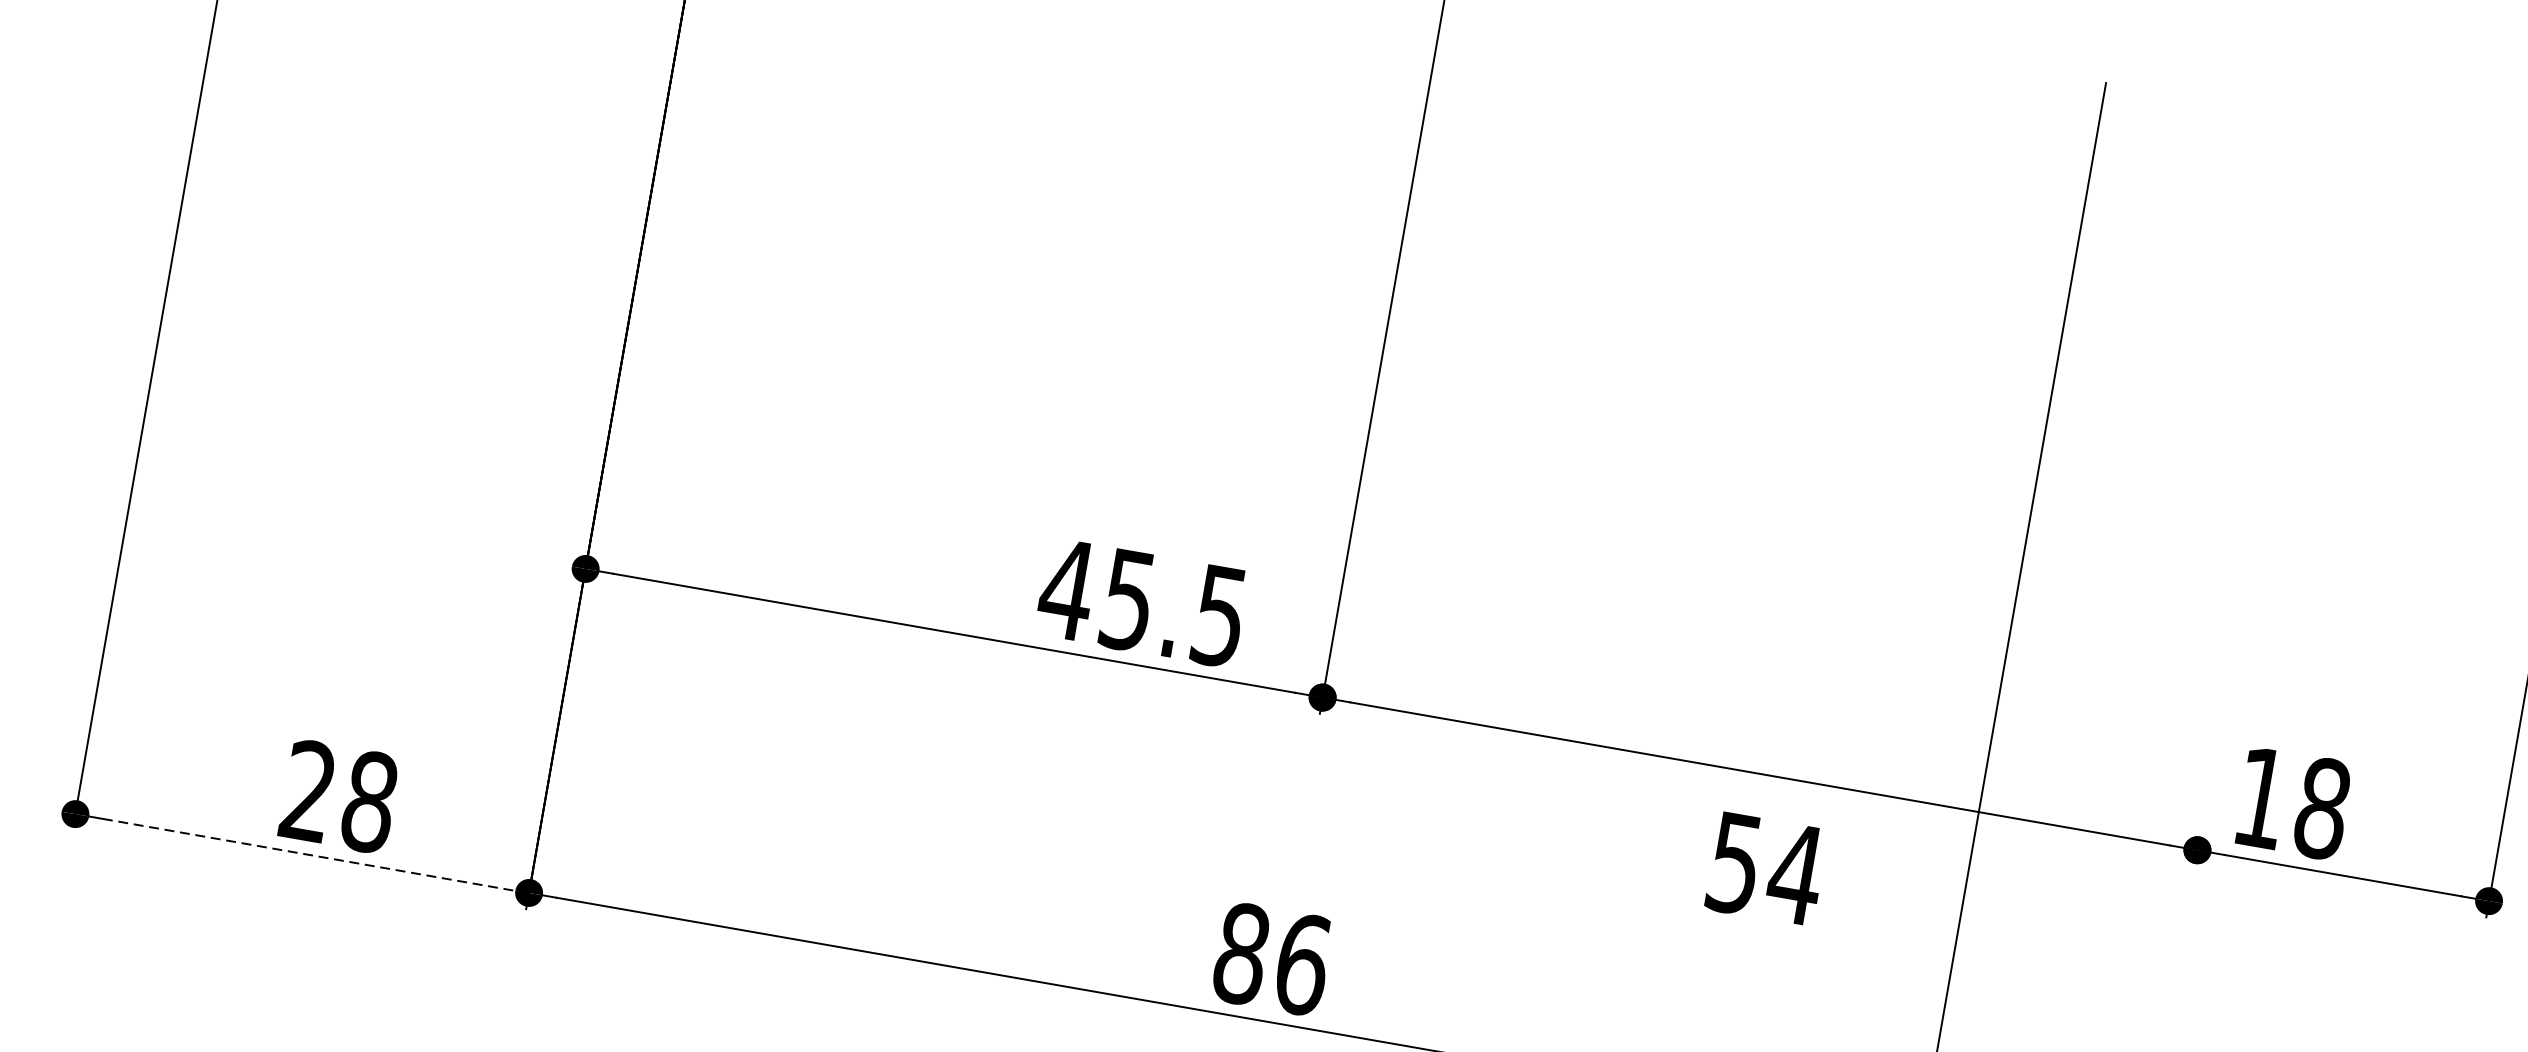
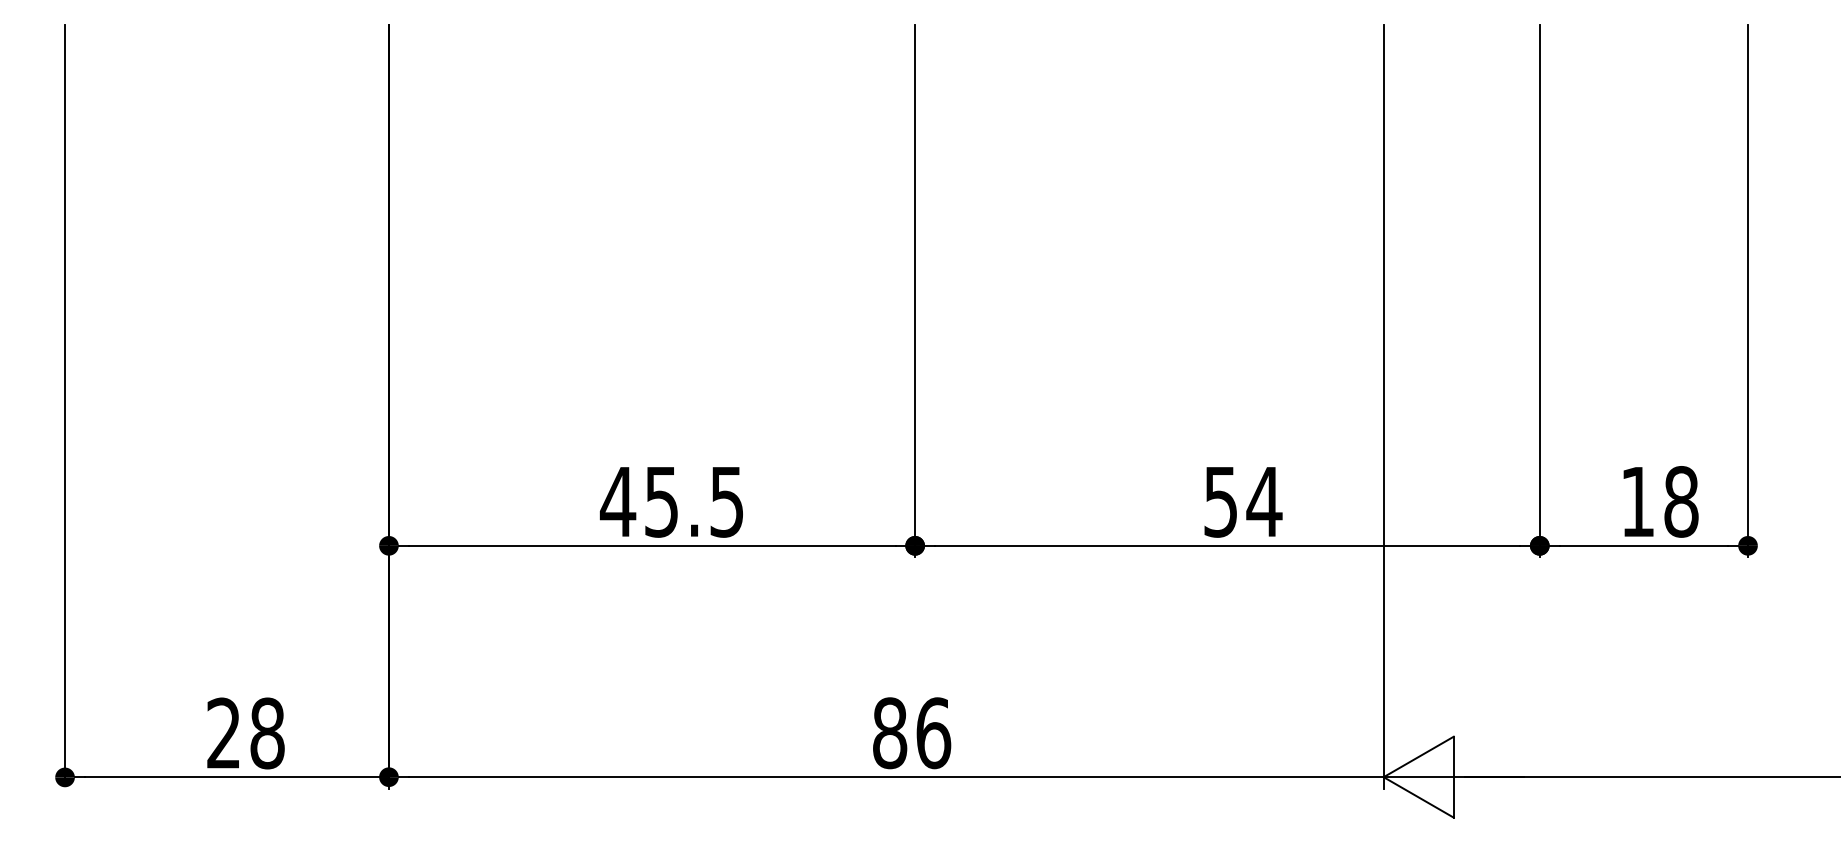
line: (2259, 493) -> (1539, 291), added
text: (1140, 603) -> (670, 502), moved
text: (2293, 802) -> (1660, 501), moved
line: (316, 856) -> (237, 777), dashed -> solid
text: (1766, 869) -> (1243, 502), moved

